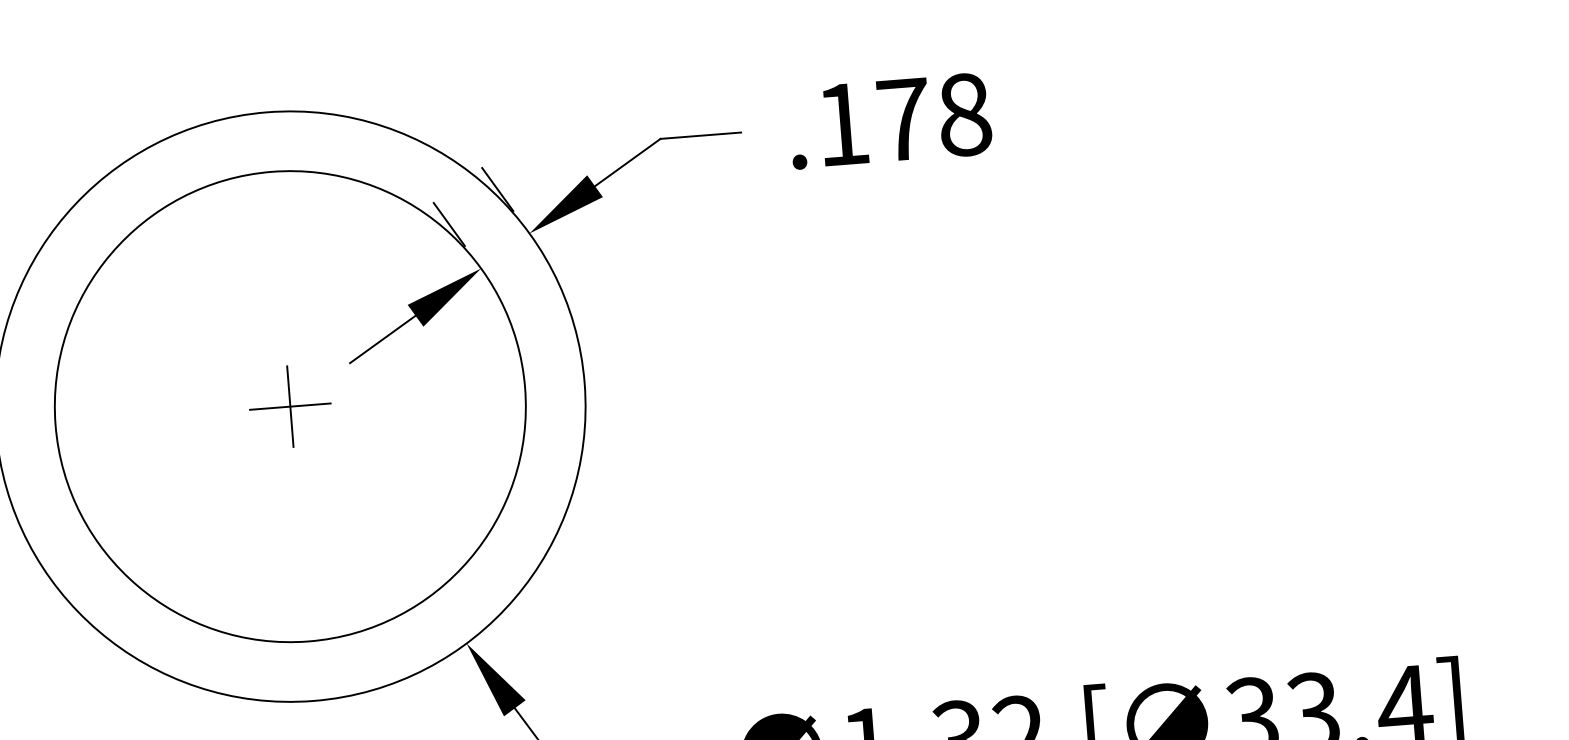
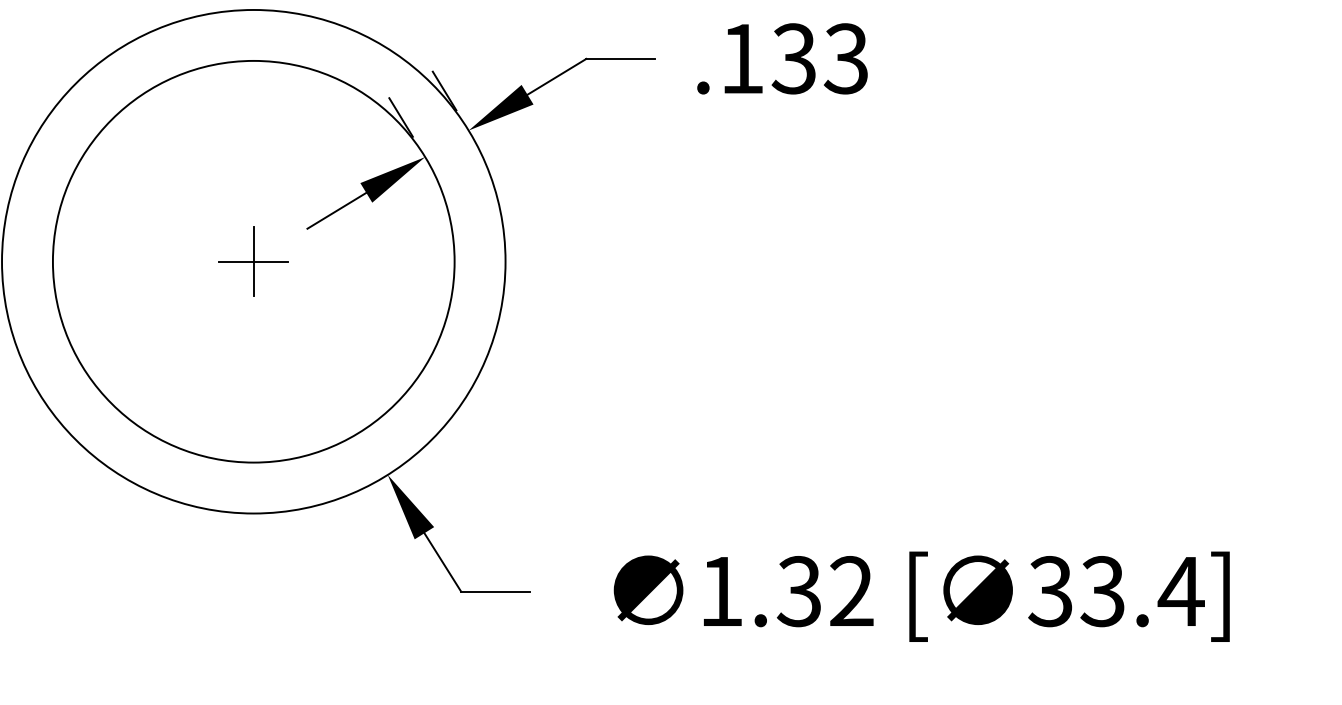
text: (932, 117) -> (819, 58), .178 -> .133

